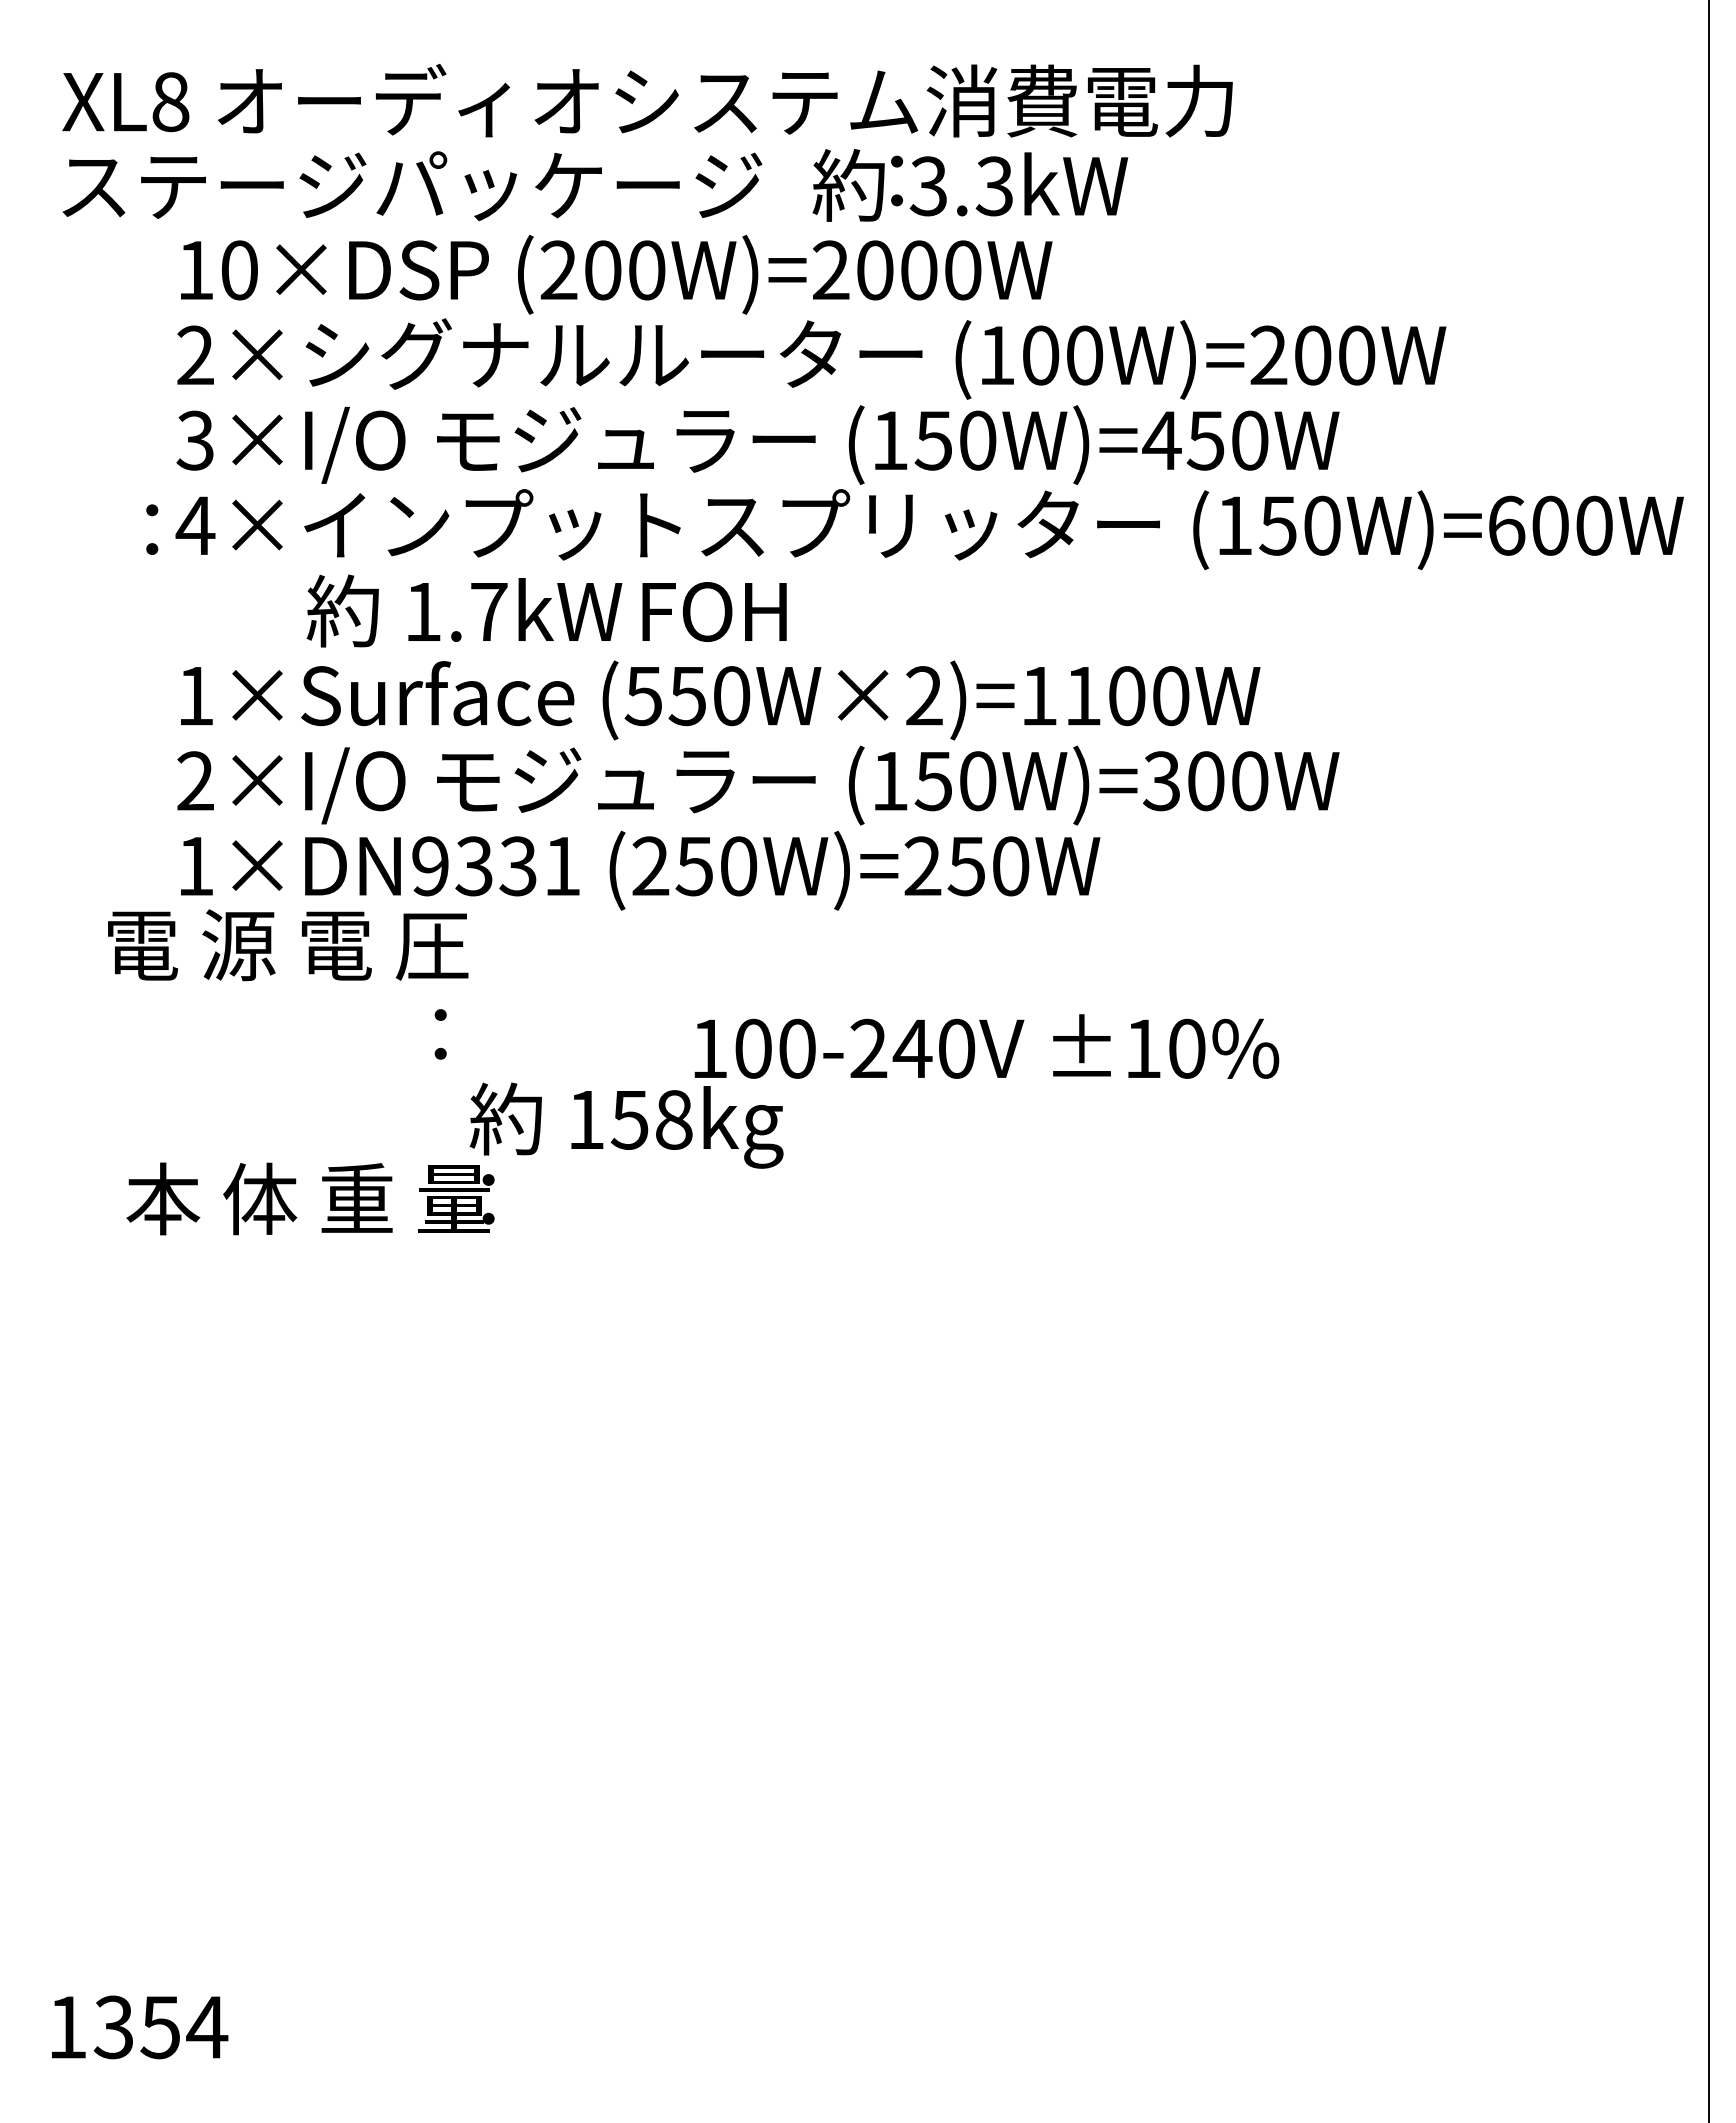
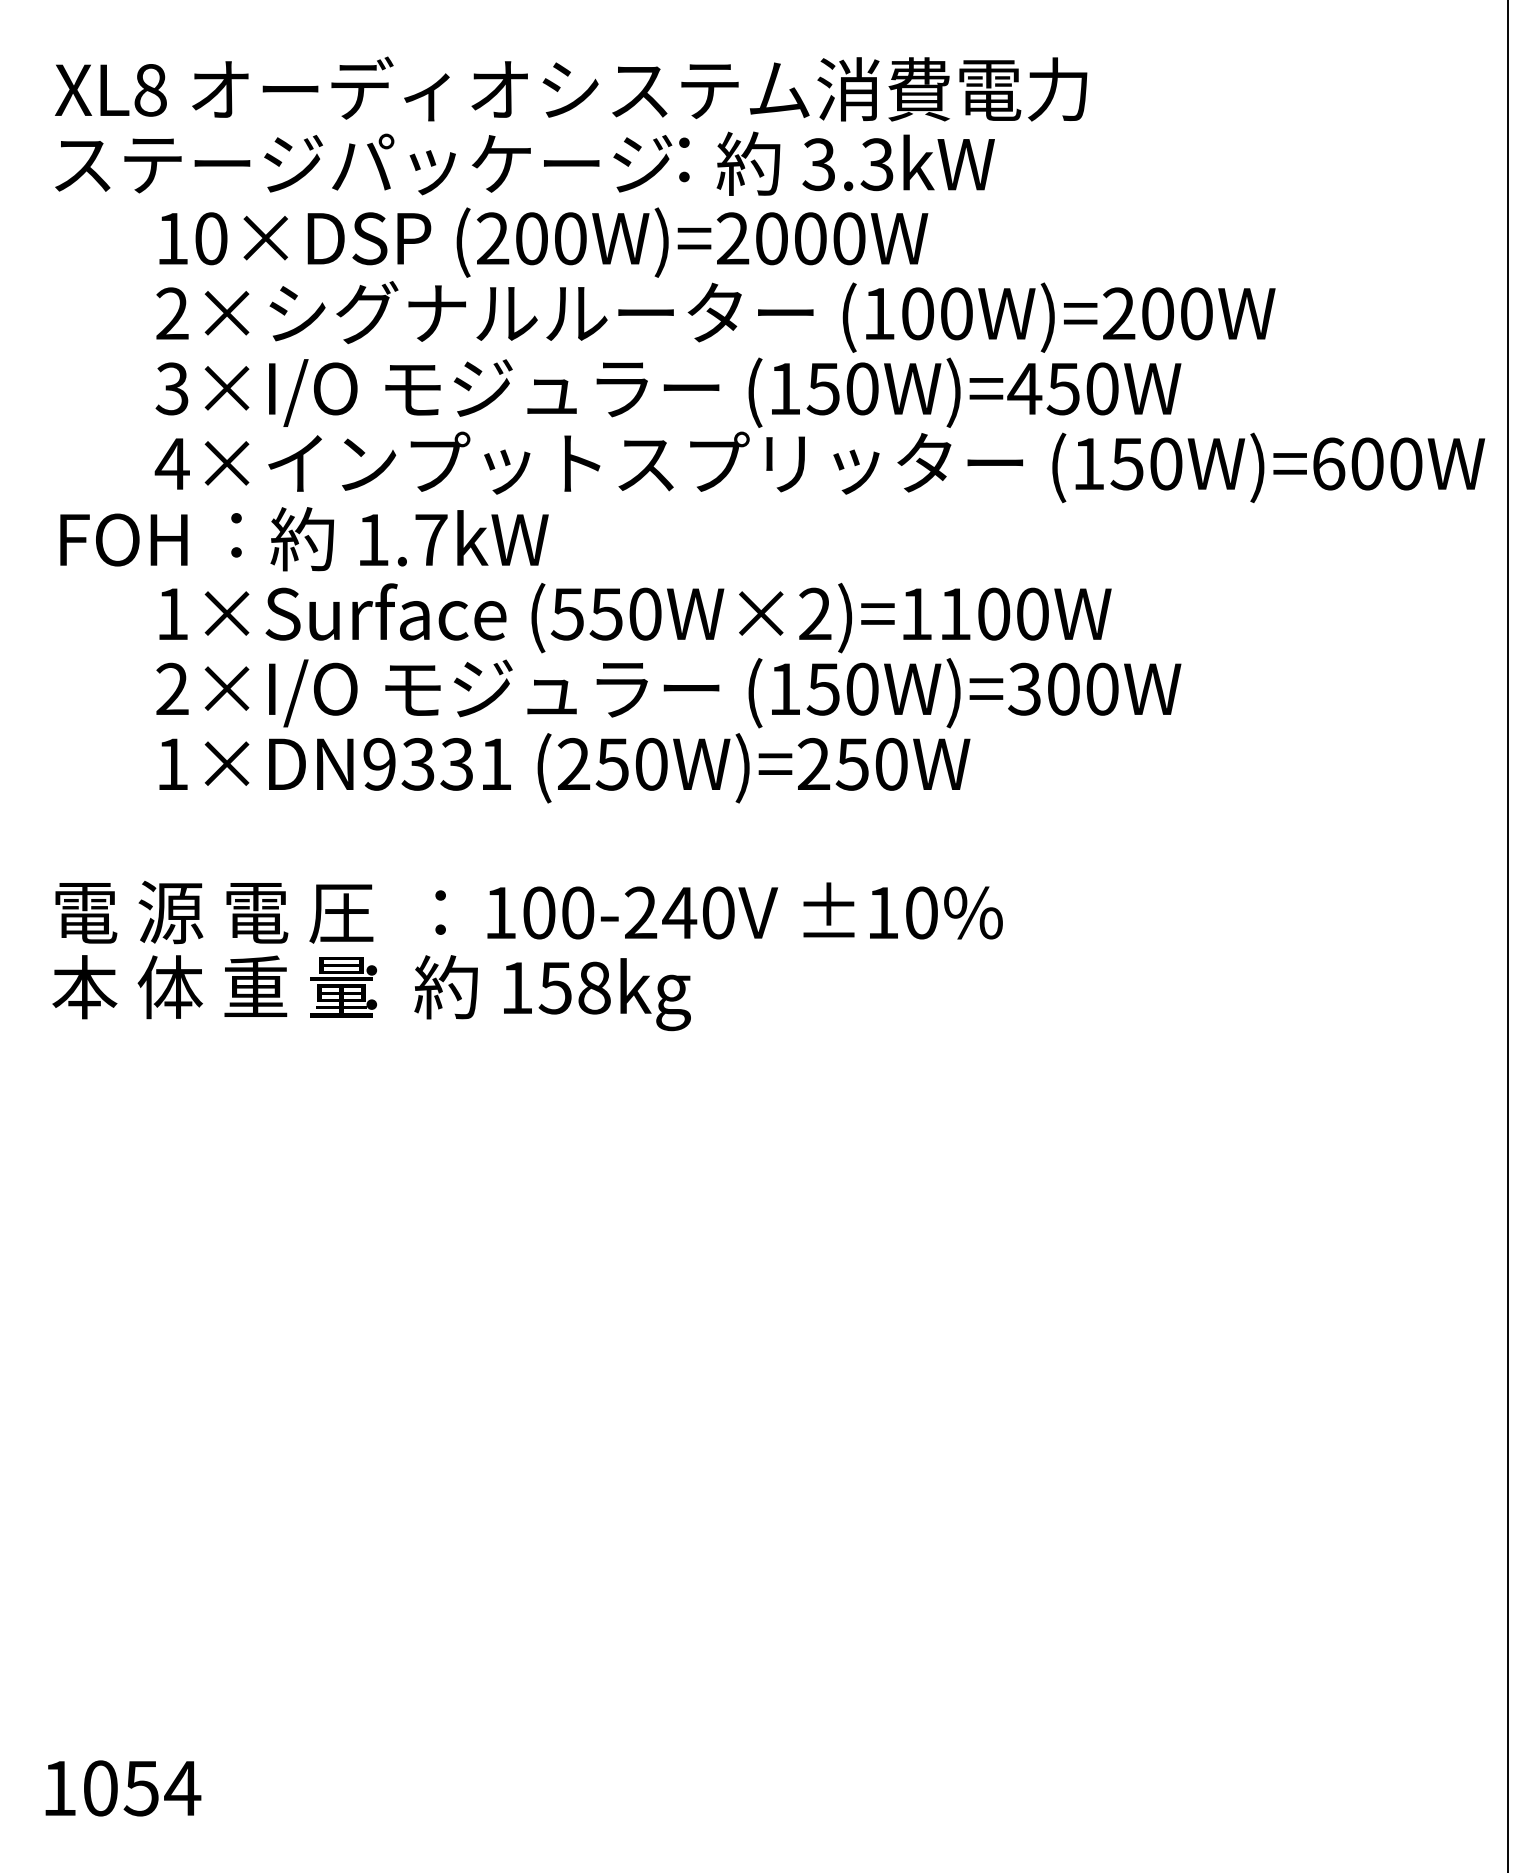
text: (896, 180) -> (683, 159), moved
text: (152, 529) -> (236, 535), moved
text: (714, 611) -> (123, 539), moved
text: (288, 945) -> (214, 912), moved
text: (440, 1034) -> (440, 912), moved
text: (986, 1046) -> (744, 910), moved
text: (310, 1198) -> (214, 986), moved
text: (113, 2027) -> (100, 1788), 1354 -> 1054

